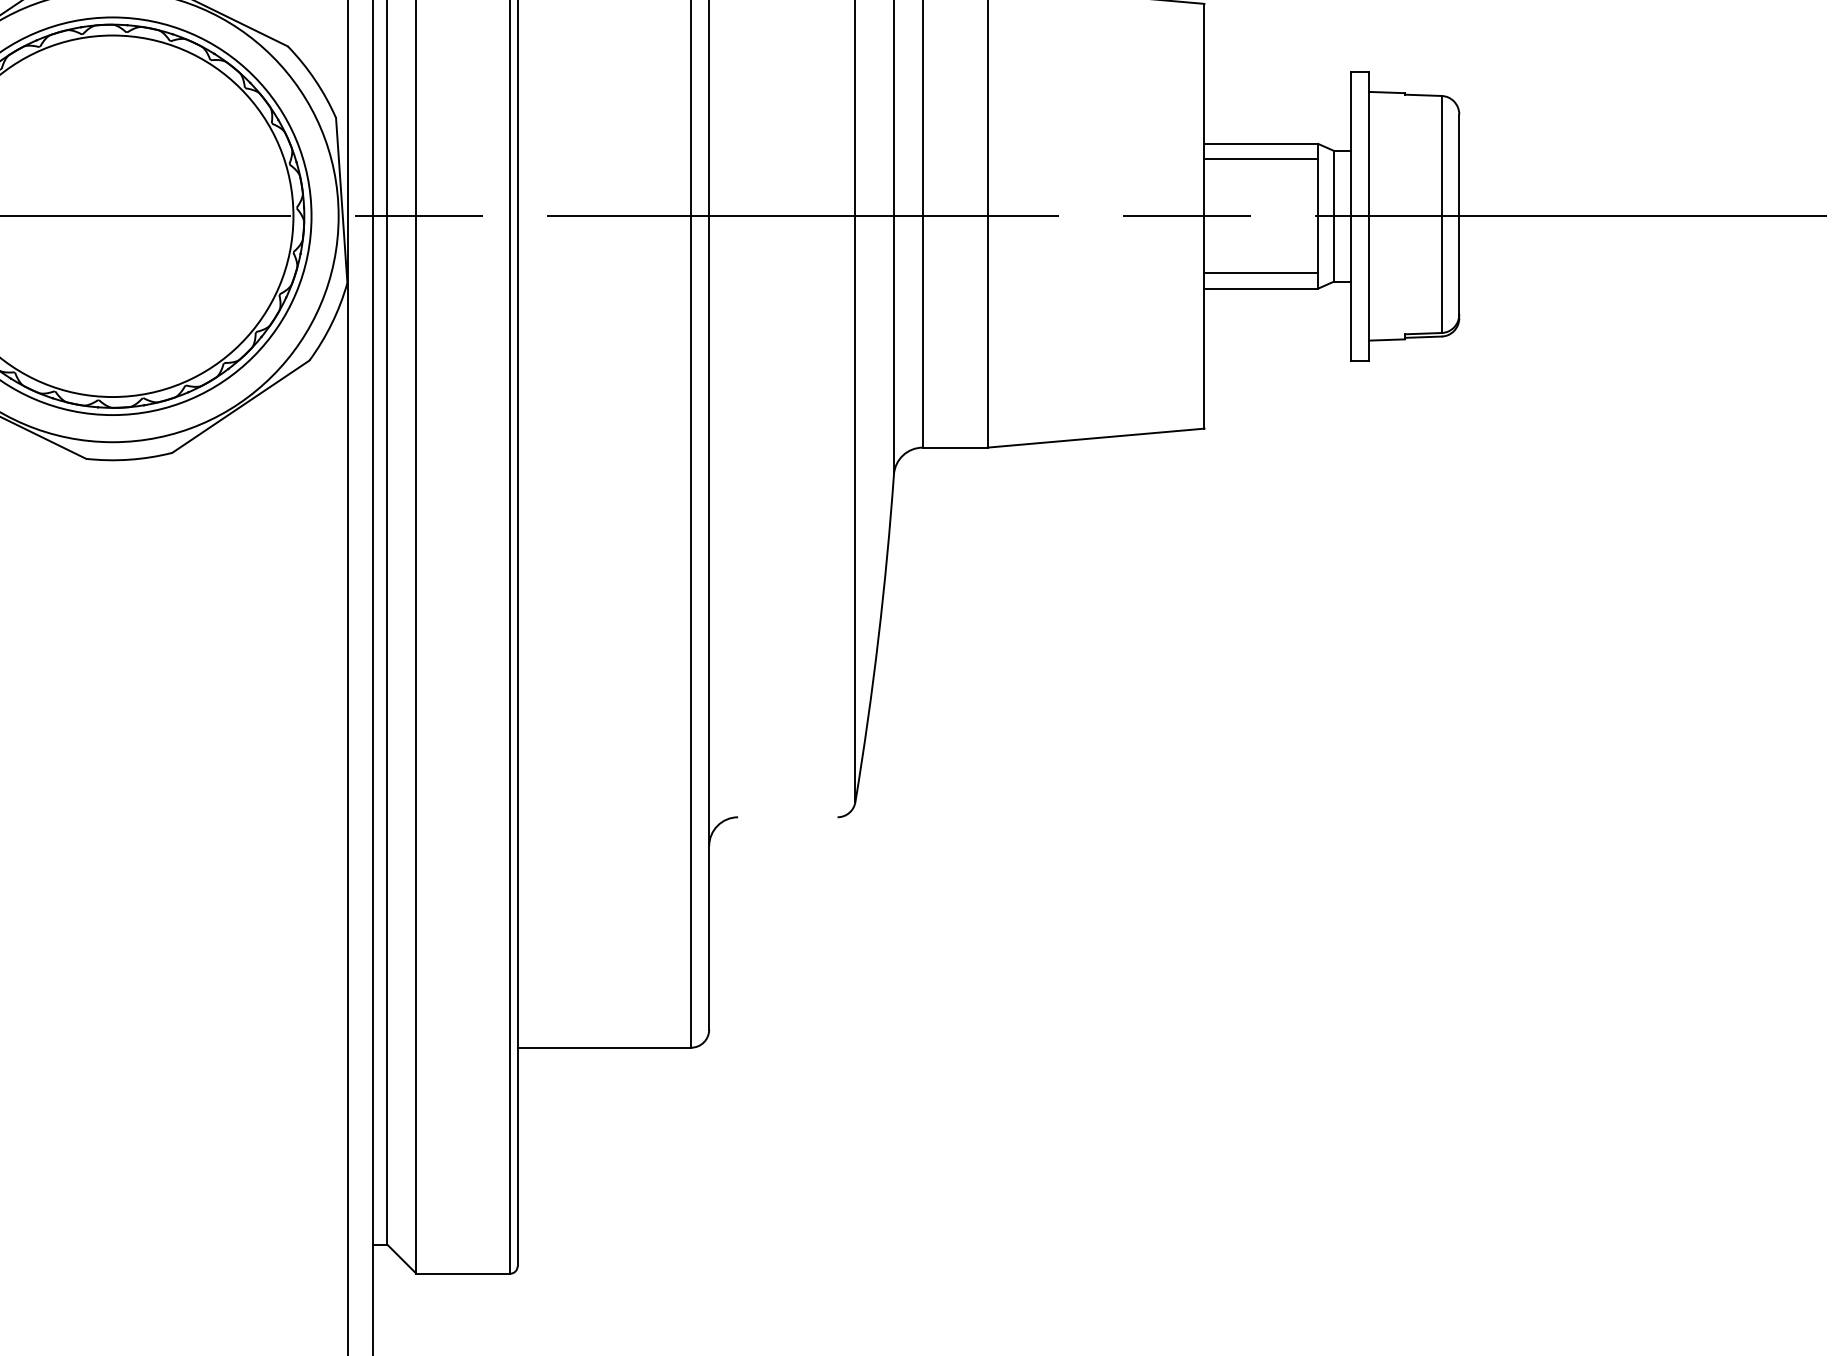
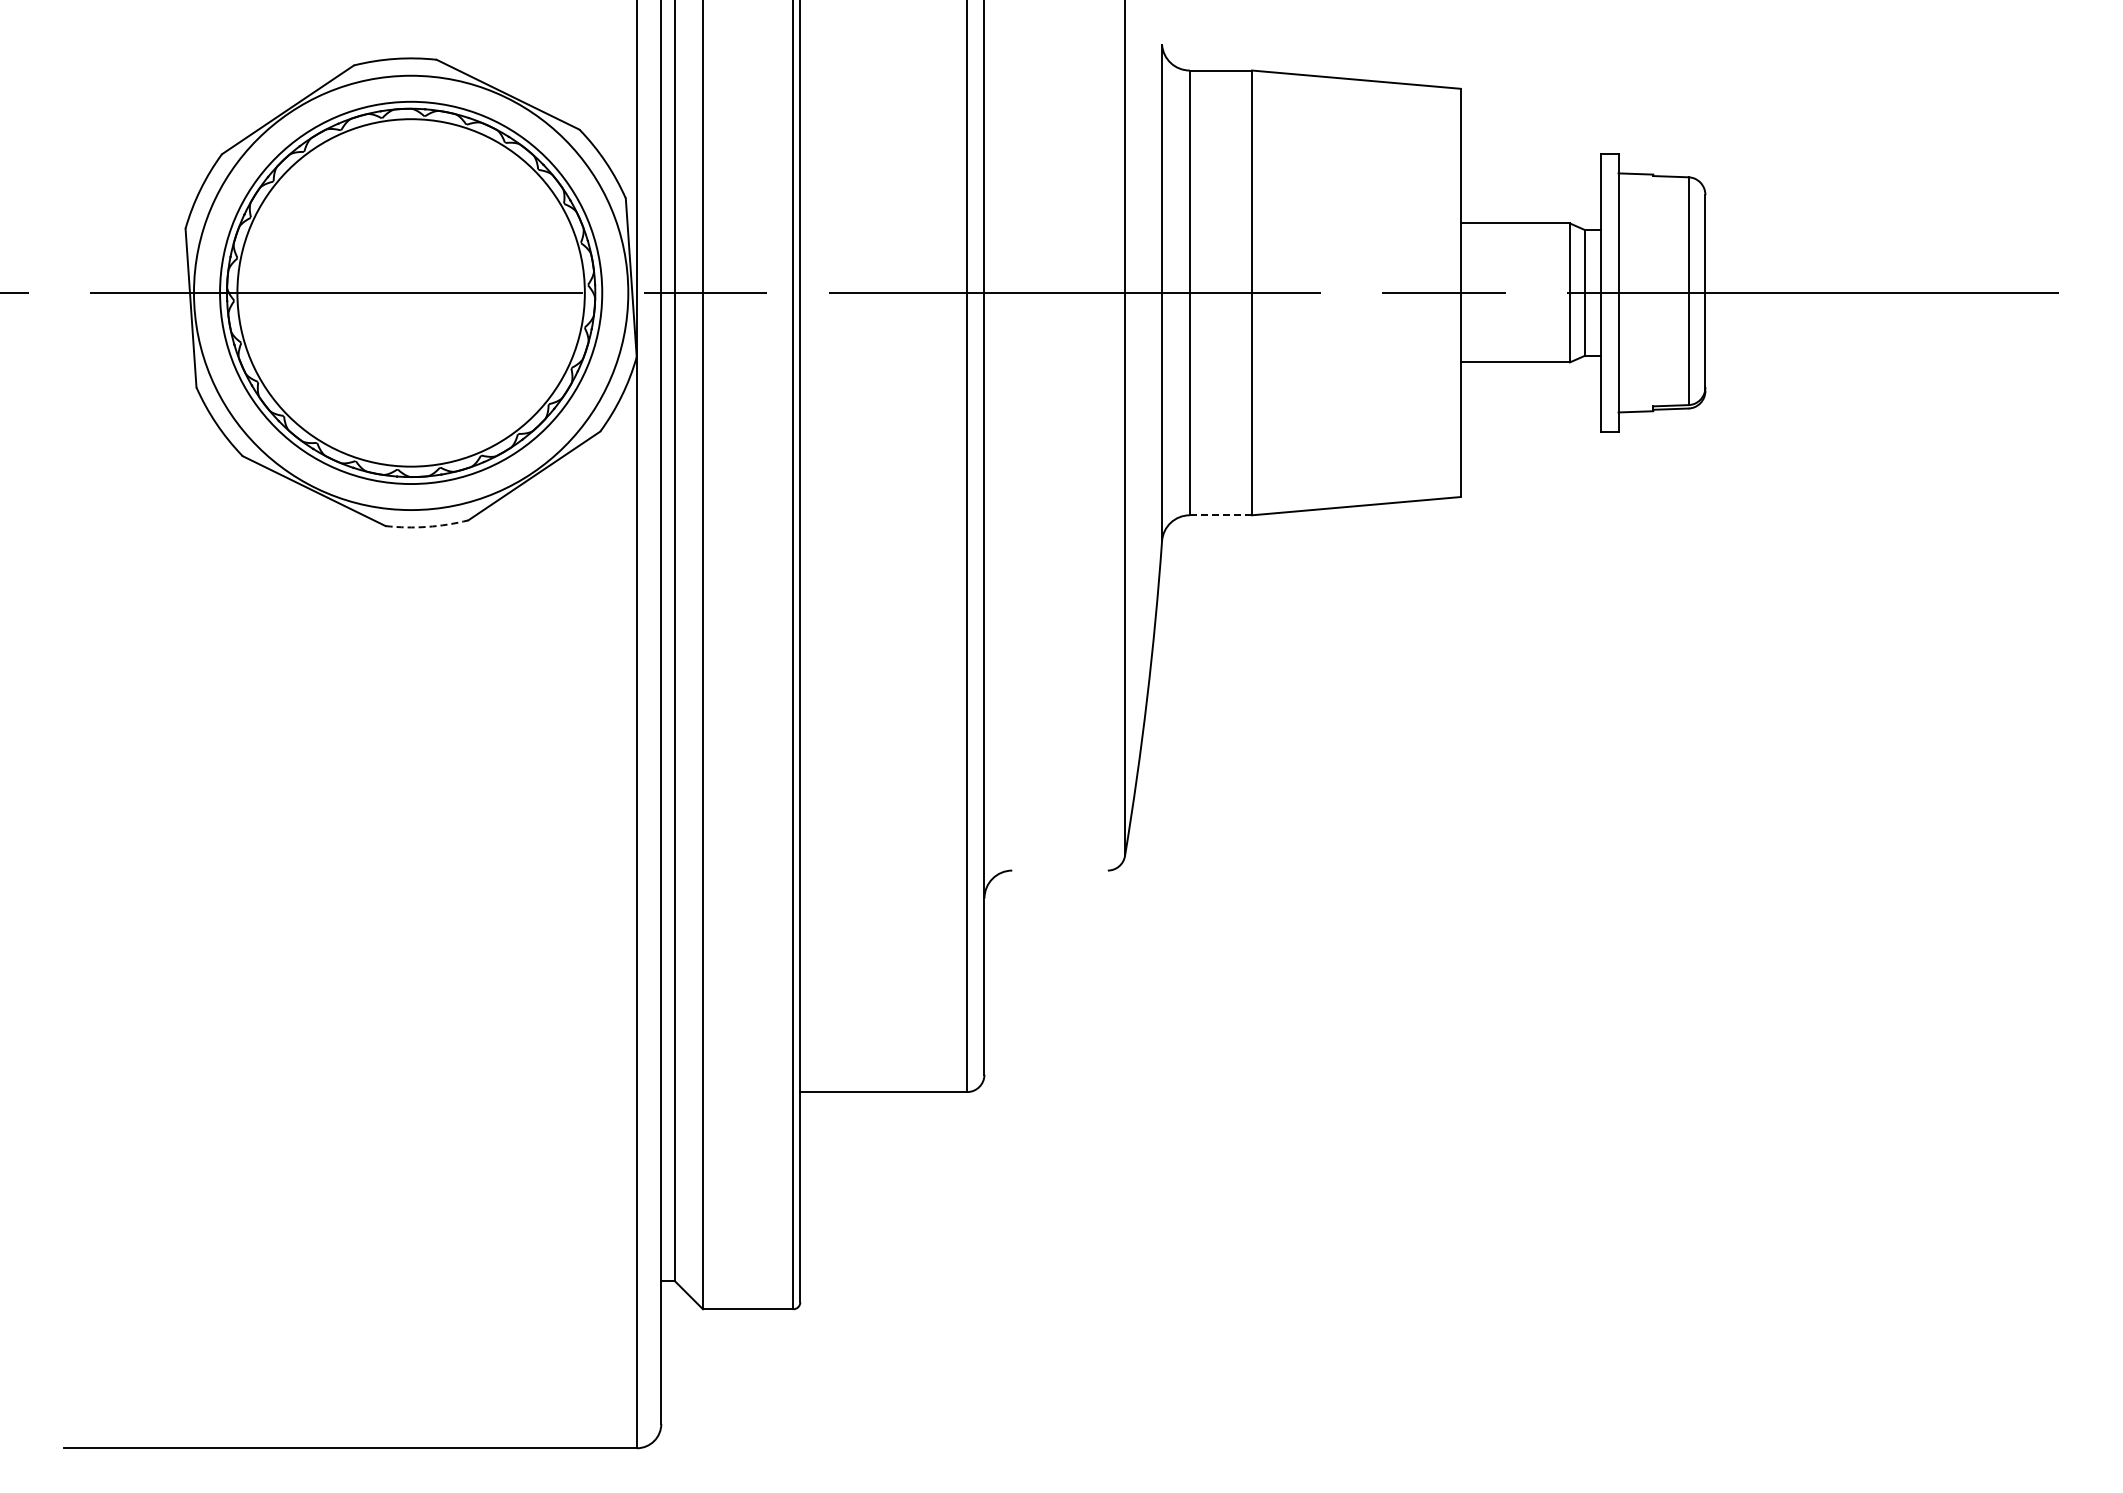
line: (1260, 158) -> (1514, 237), removed
line: (1260, 273) -> (1514, 347), removed
line: (954, 447) -> (1220, 515), solid -> dashed
arc: (129, 459) -> (427, 526), solid -> dashed

